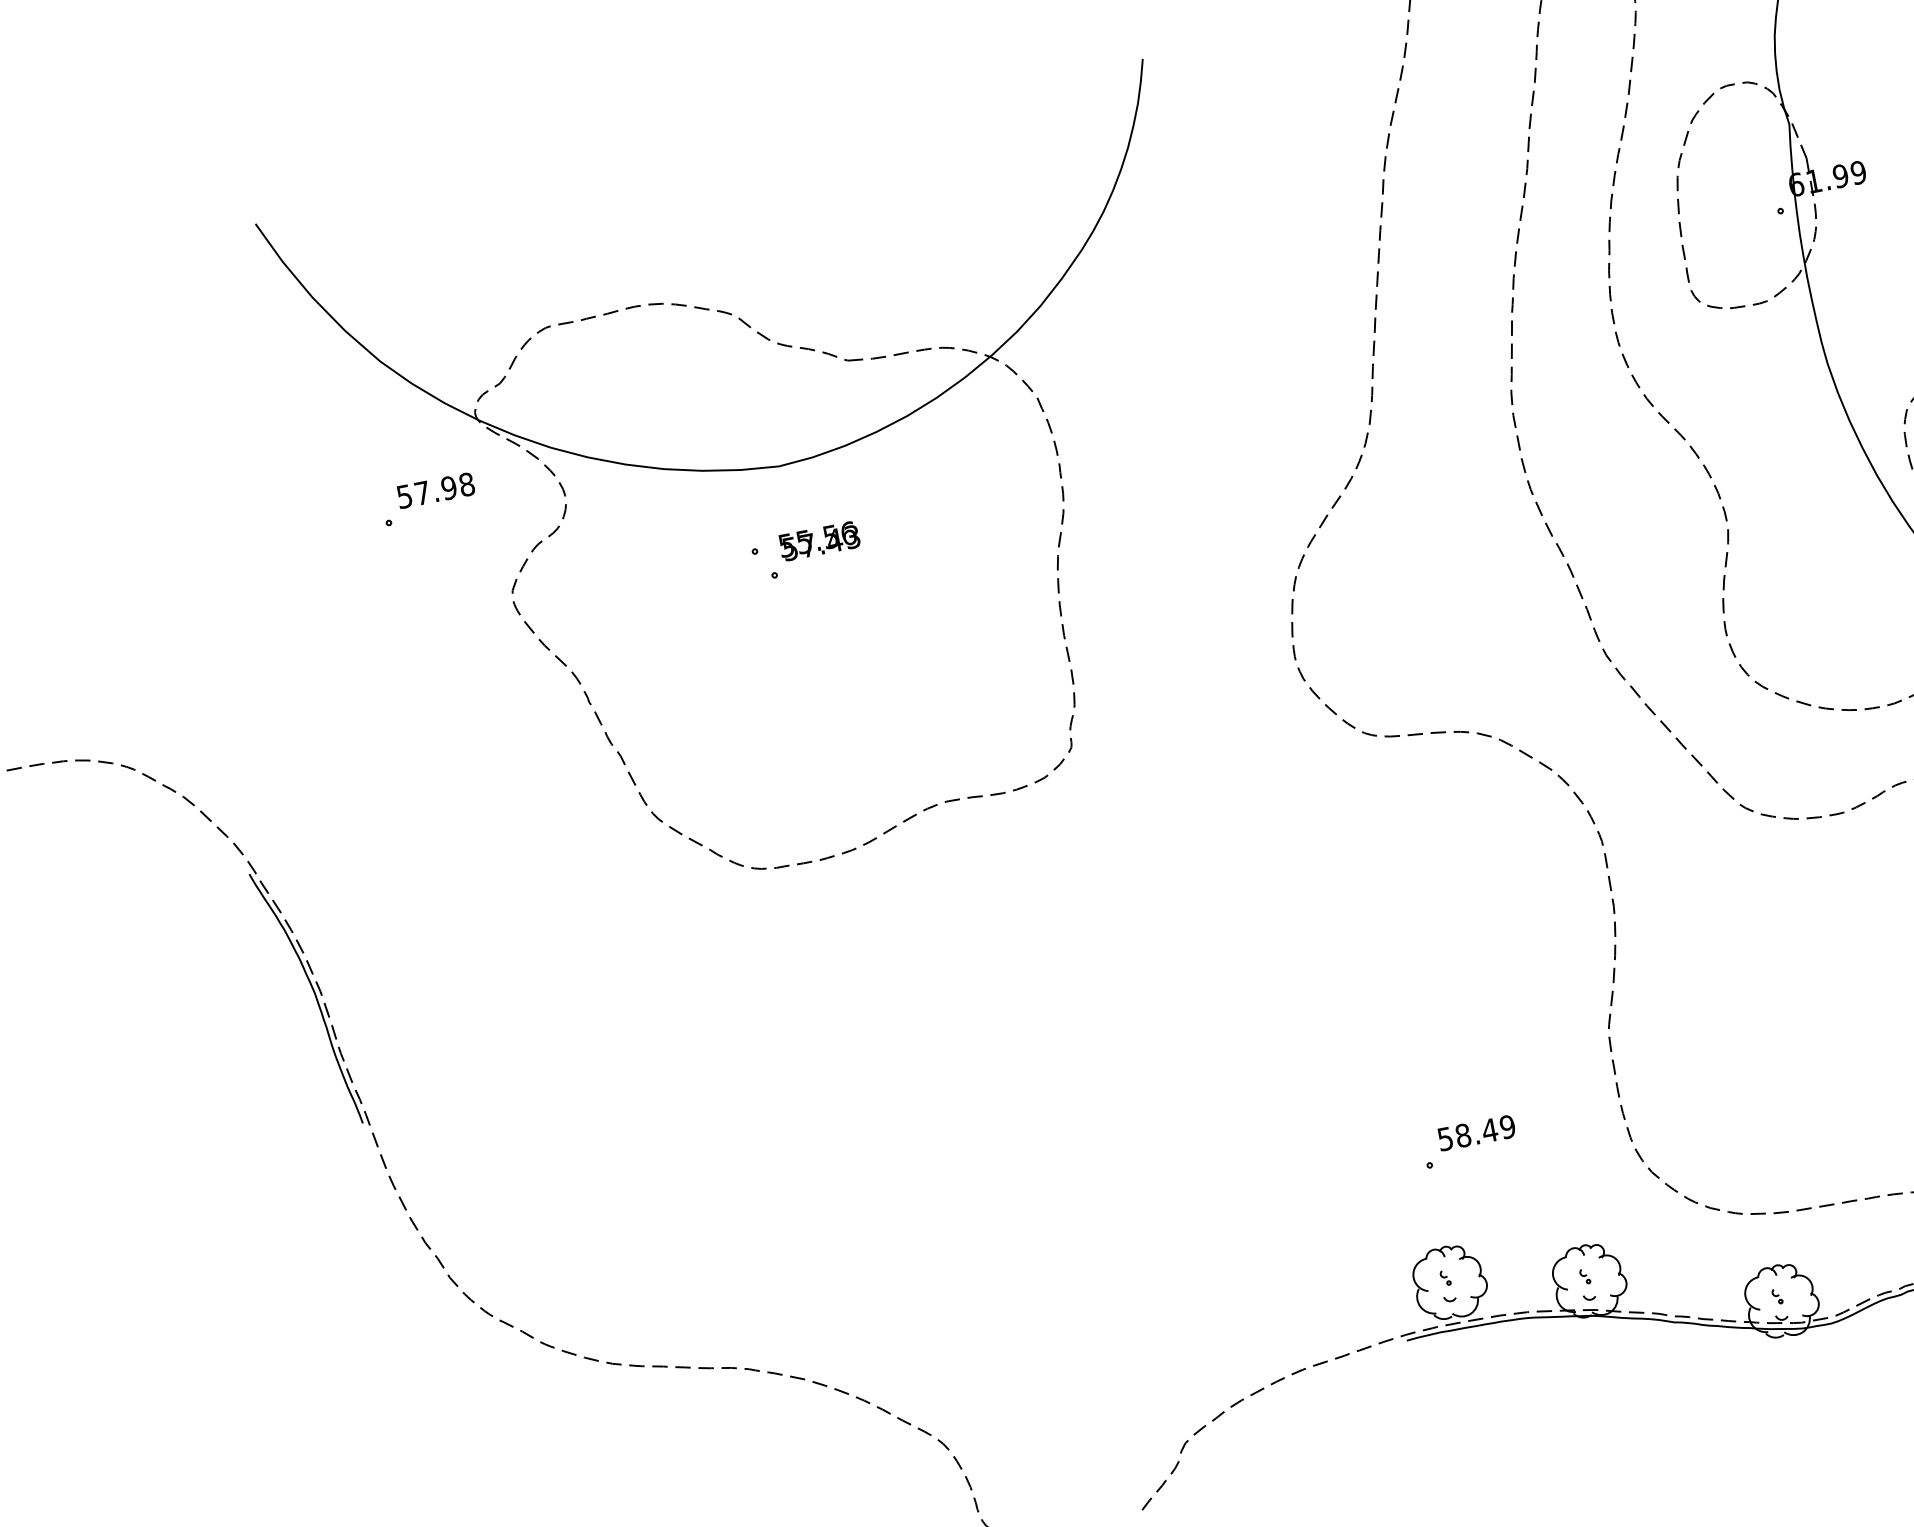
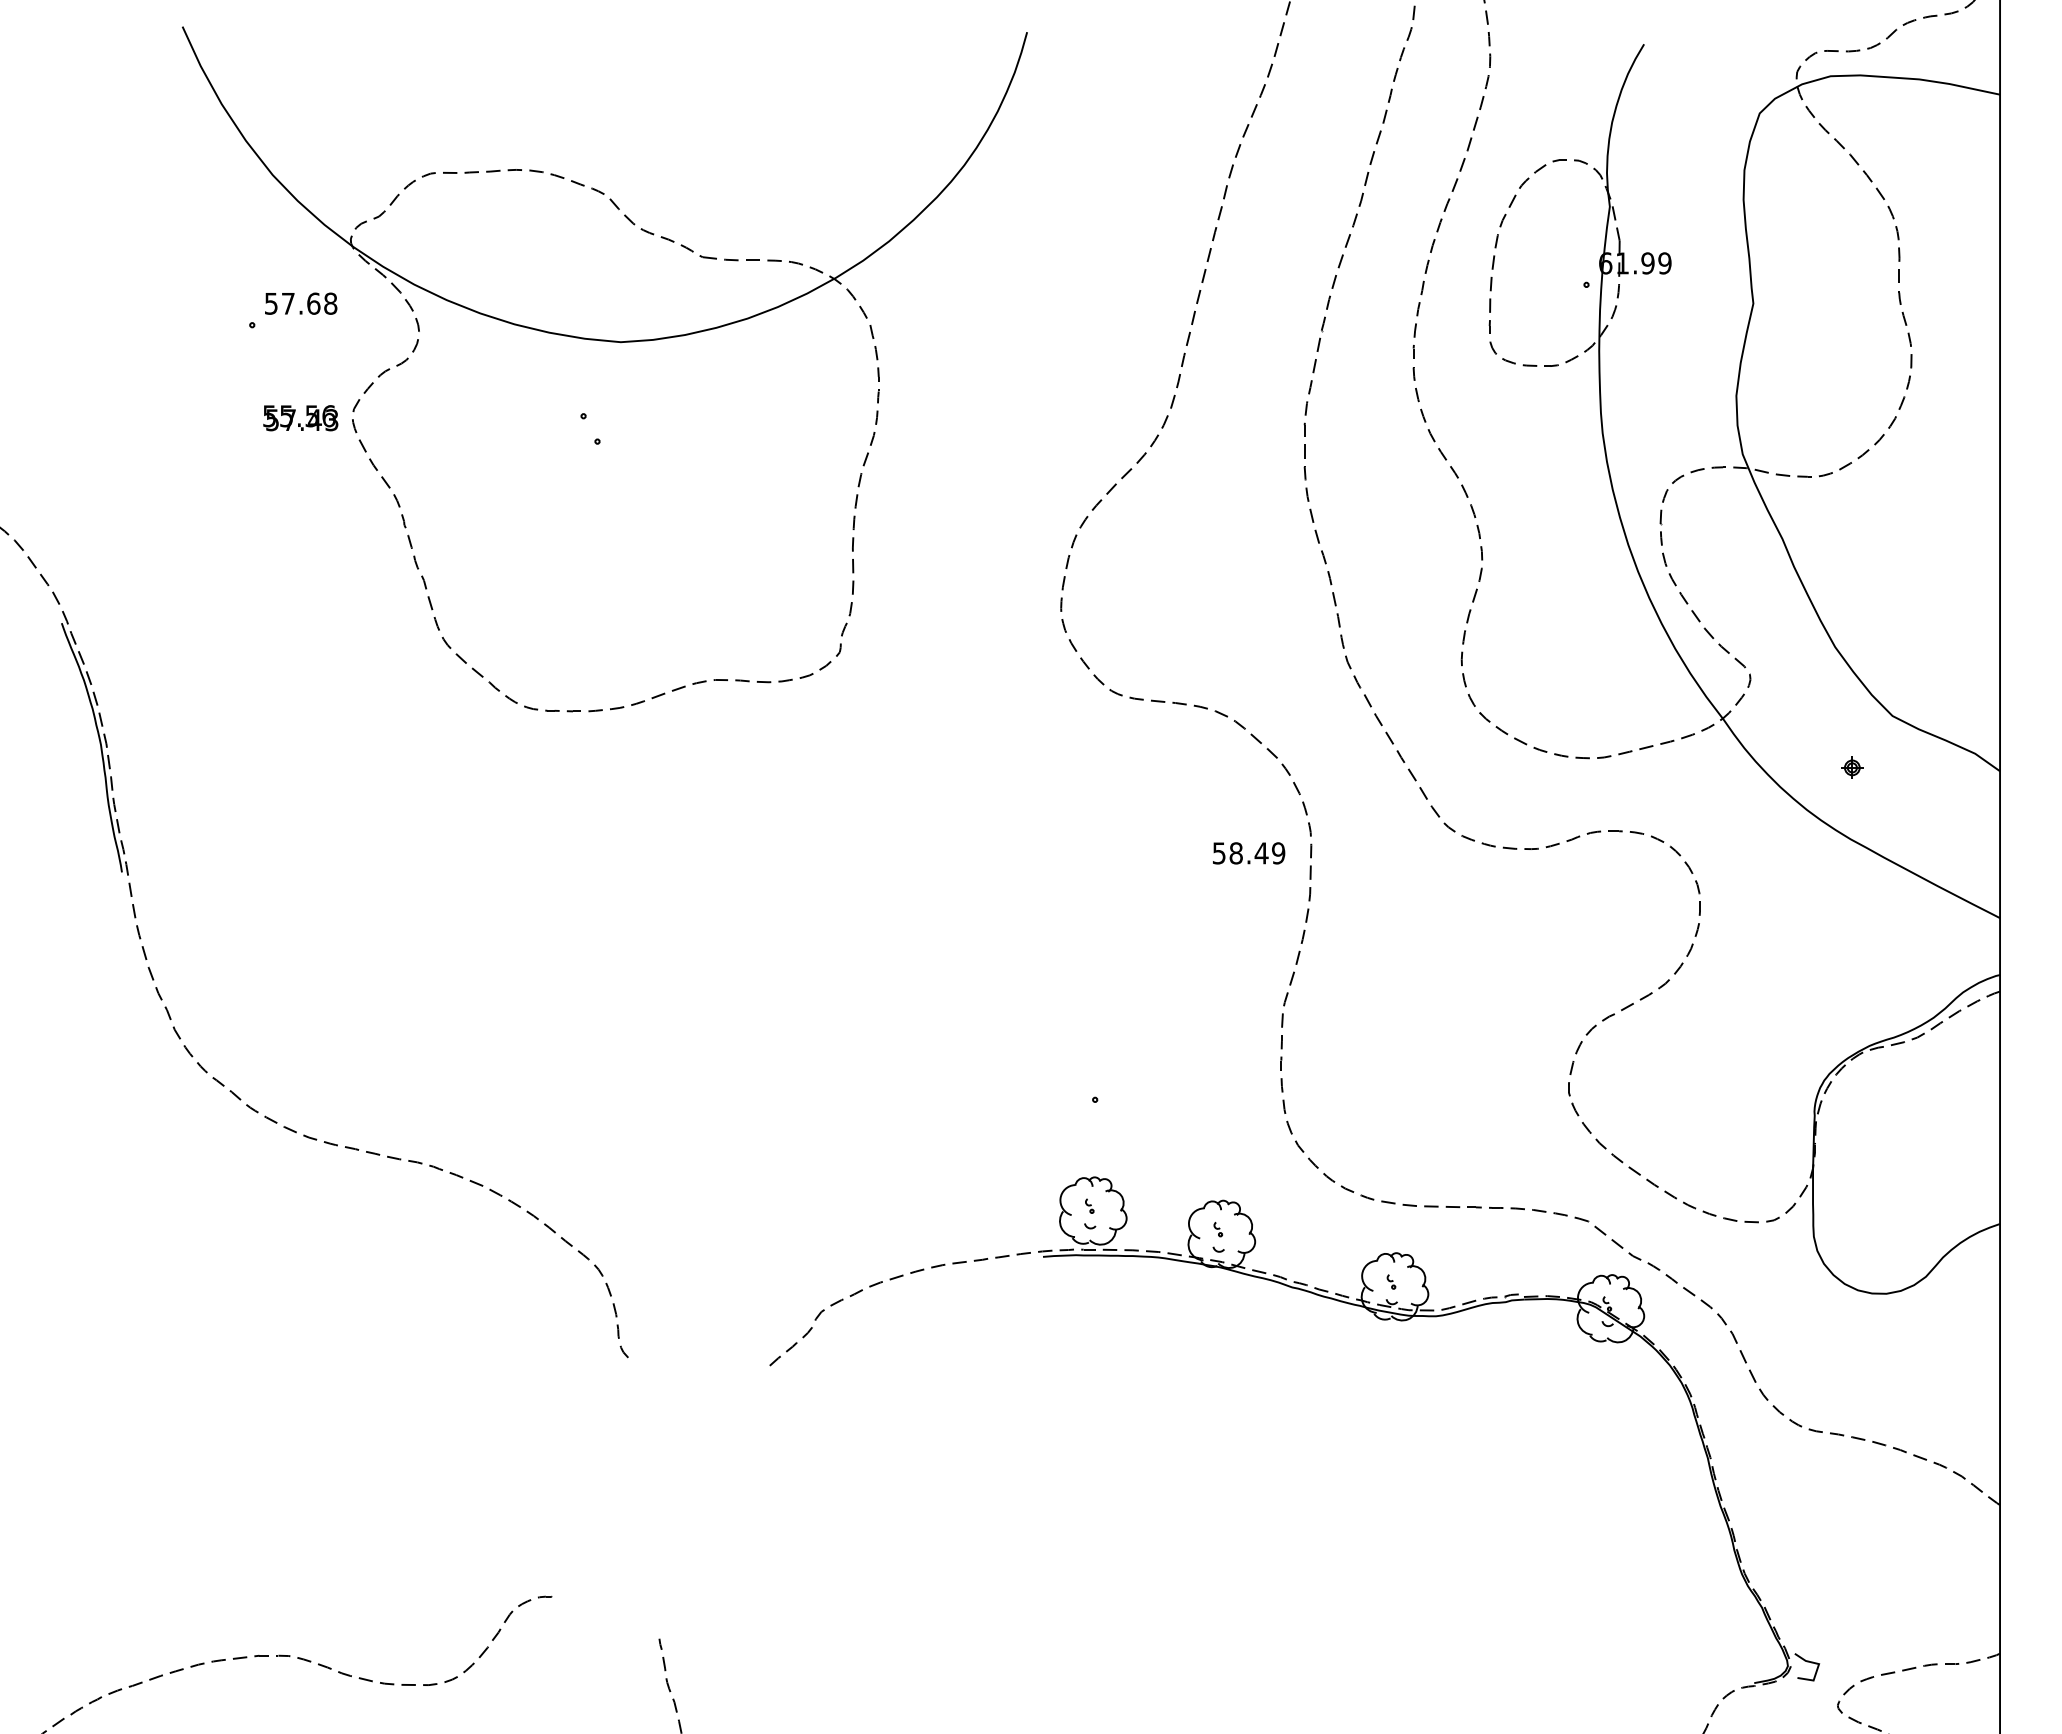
text: (448, 487) -> (313, 303), 57.98 -> 57.68
text: (819, 541) -> (300, 418), moved
text: (1477, 1133) -> (1249, 853), moved

